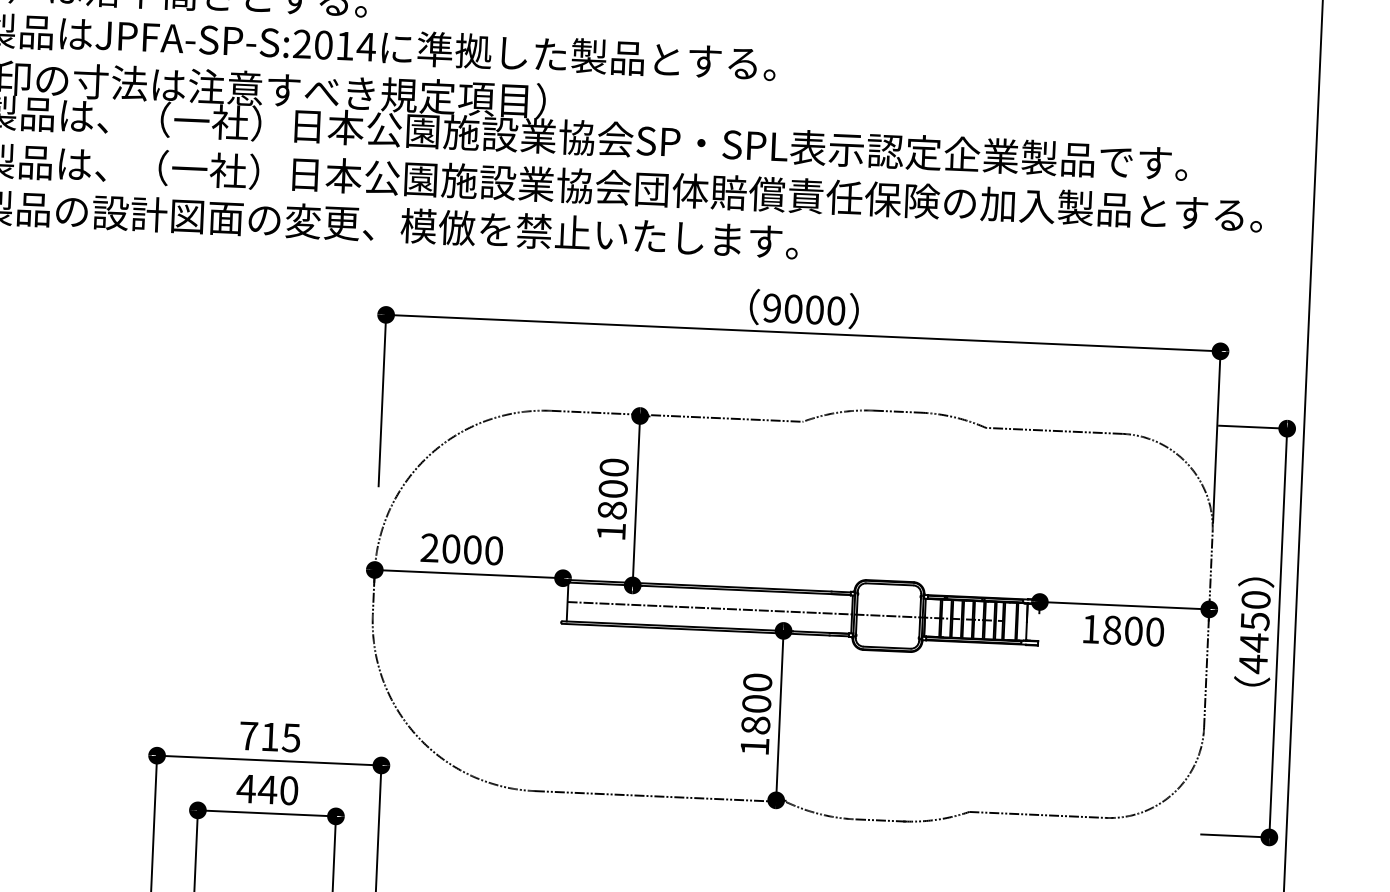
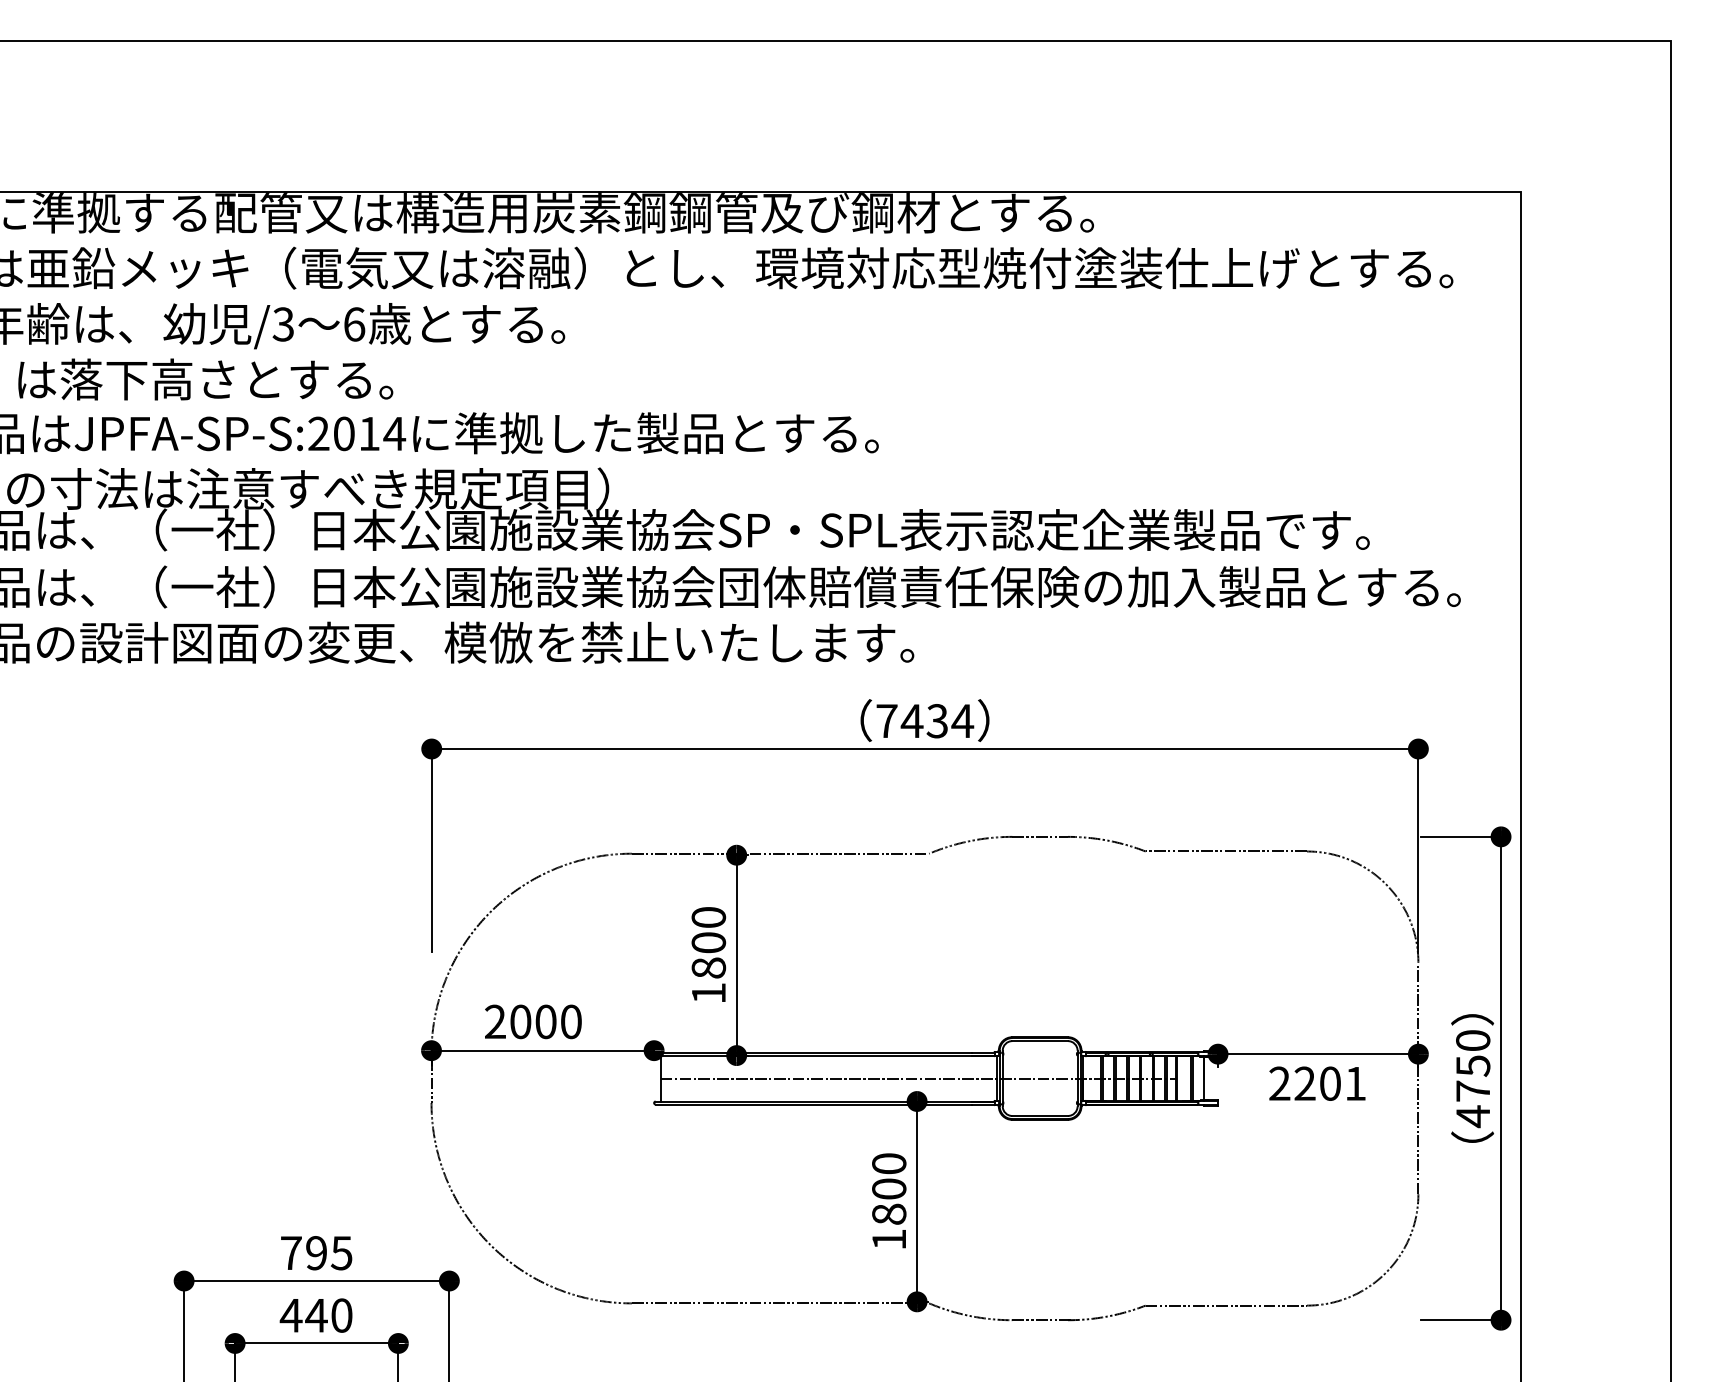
text: (804, 309) -> (925, 721), 9000 -> 7434
text: (1122, 630) -> (1317, 1083), 1800 -> 2201
text: (1253, 642) -> (1472, 1091), 4450 -> 4750
text: (270, 737) -> (316, 1253), 715 -> 795

